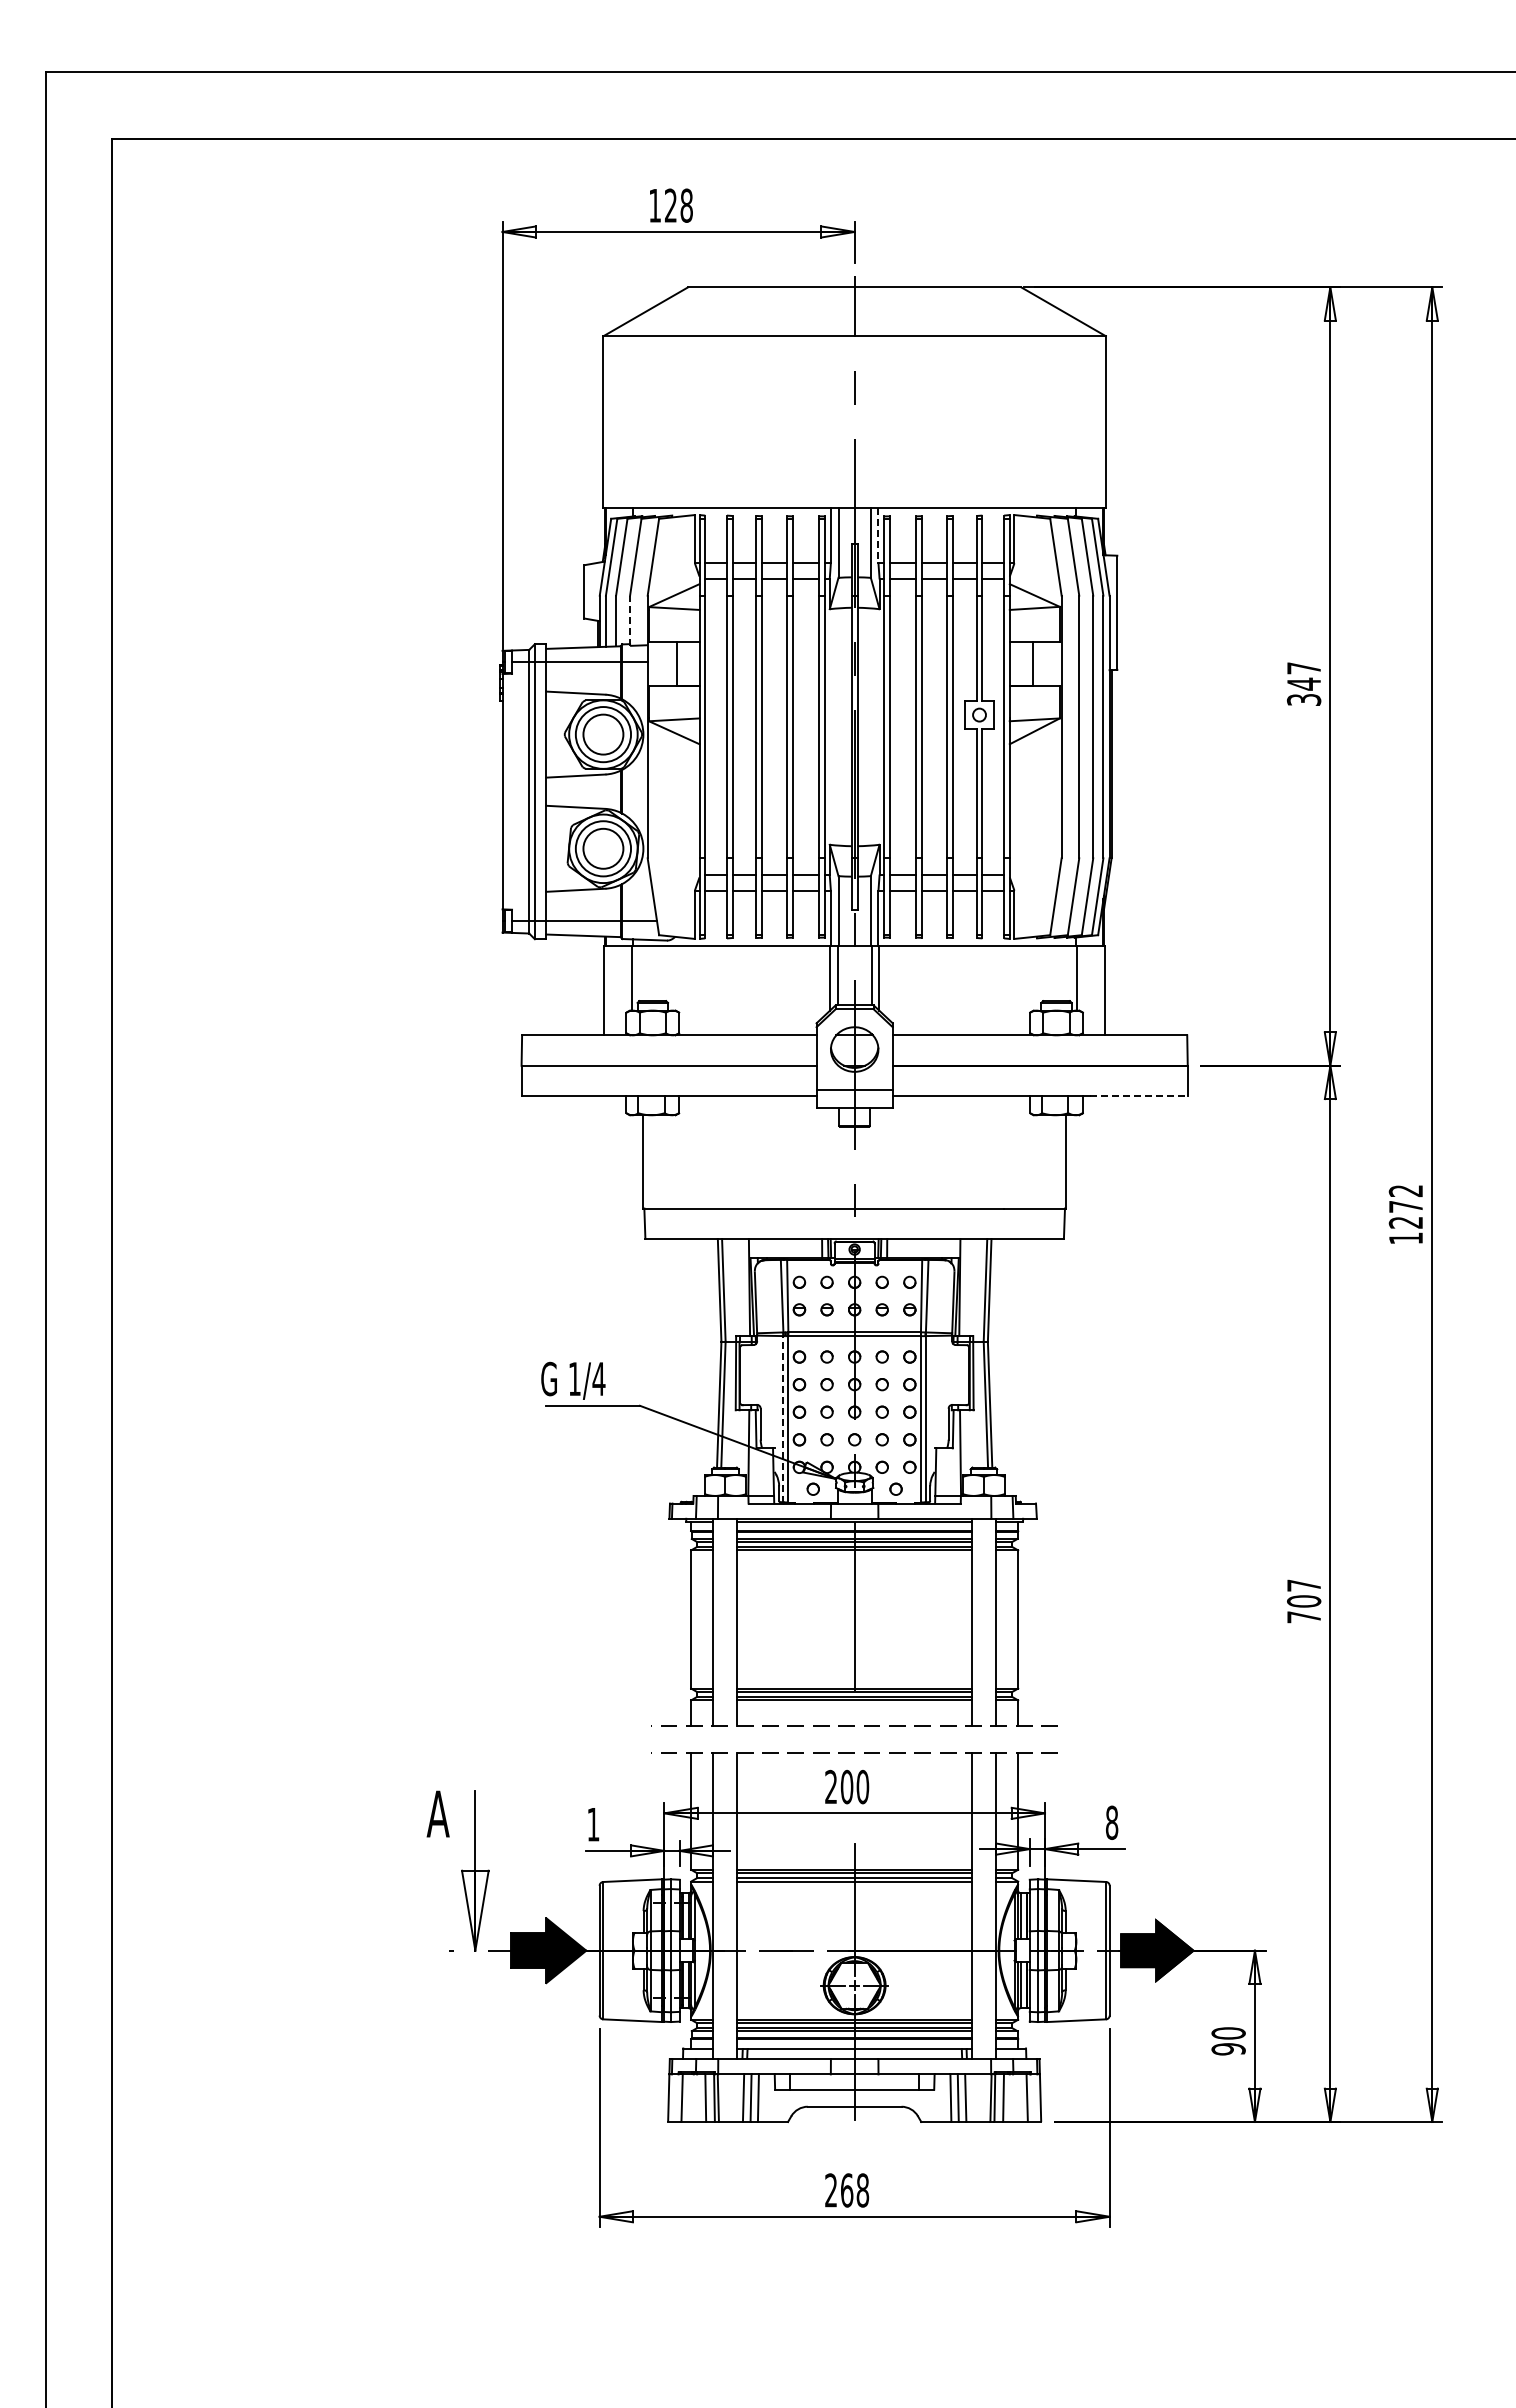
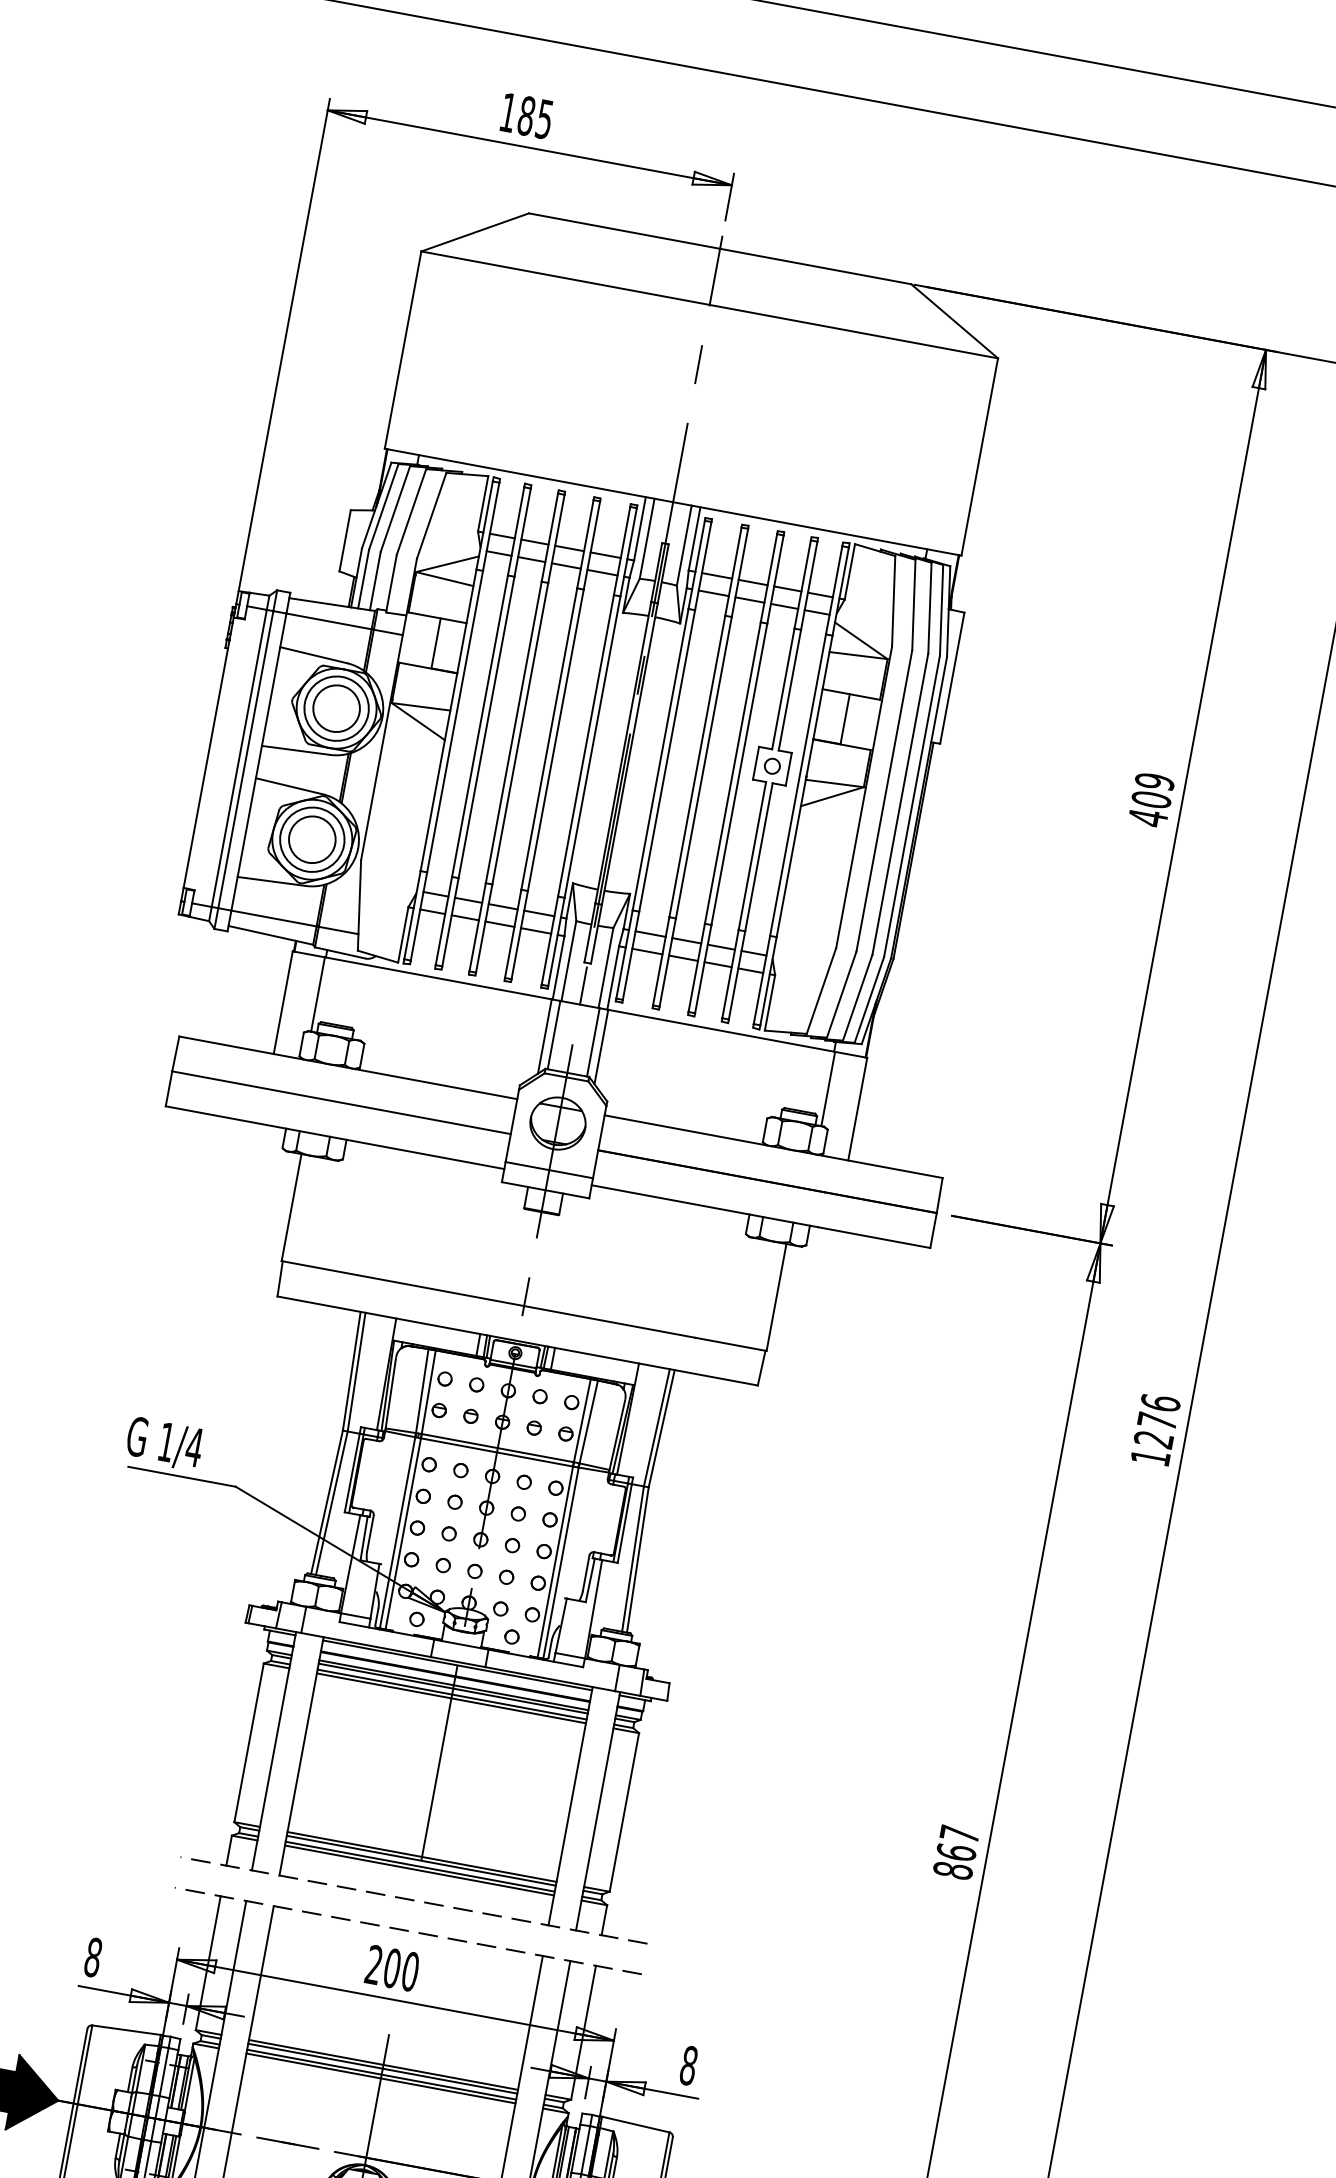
text: (678, 205) -> (535, 117), 128 -> 185
line: (878, 535) -> (694, 538), dashed -> solid
line: (630, 620) -> (391, 583), dashed -> solid
text: (1303, 684) -> (1150, 800), 347 -> 409
line: (1138, 1096) -> (873, 1237), dashed -> solid
text: (1405, 1190) -> (1160, 1402), 1272 -> 1276
line: (783, 1418) -> (397, 1531), dashed -> solid
text: (1304, 1609) -> (955, 1861), 707 -> 867
text: (593, 1824) -> (93, 1957), 1 -> 8

